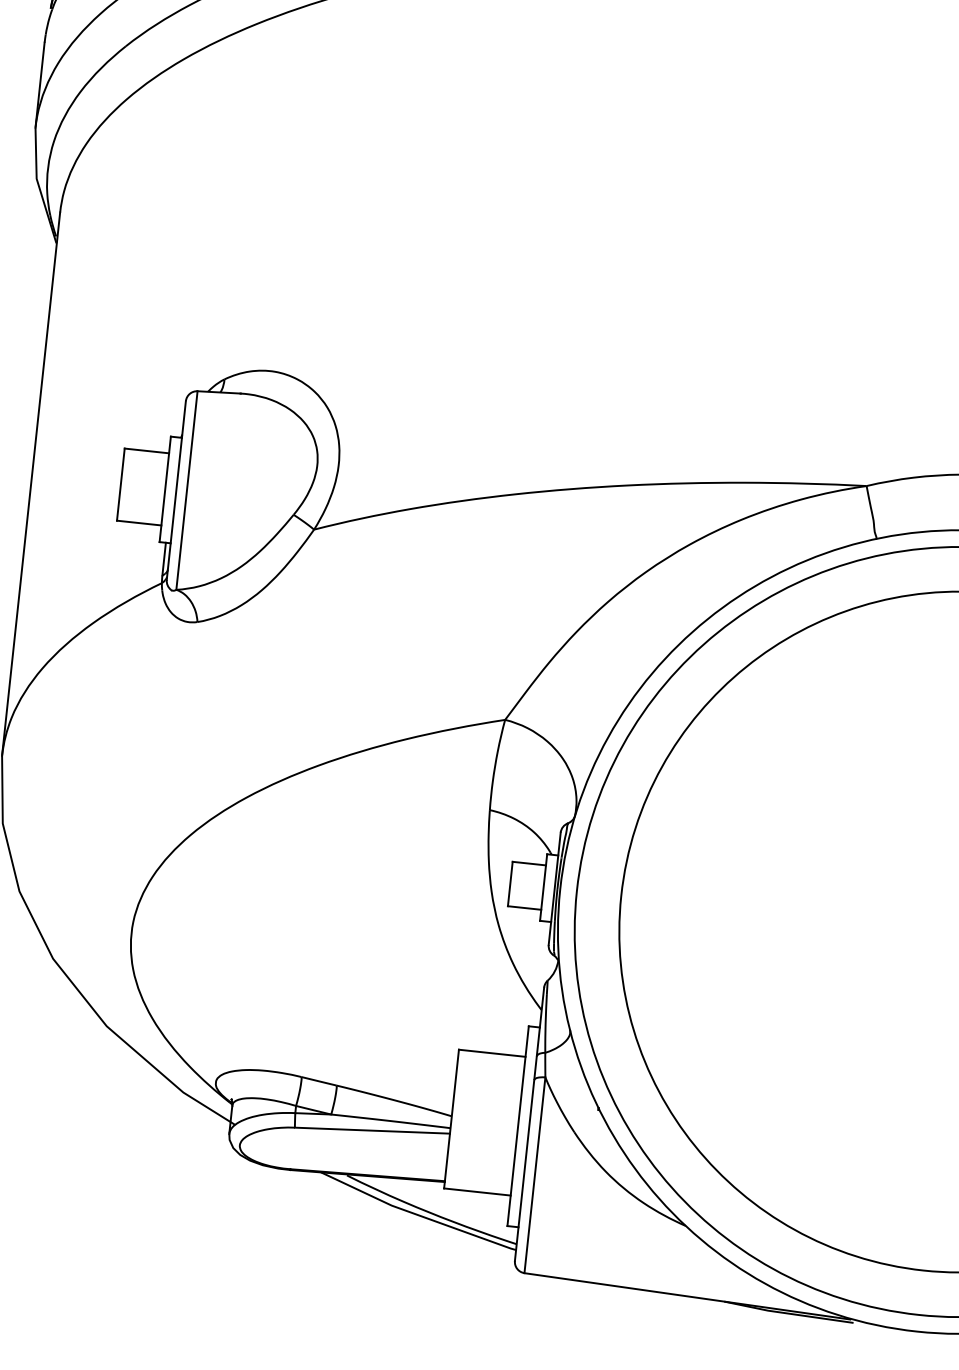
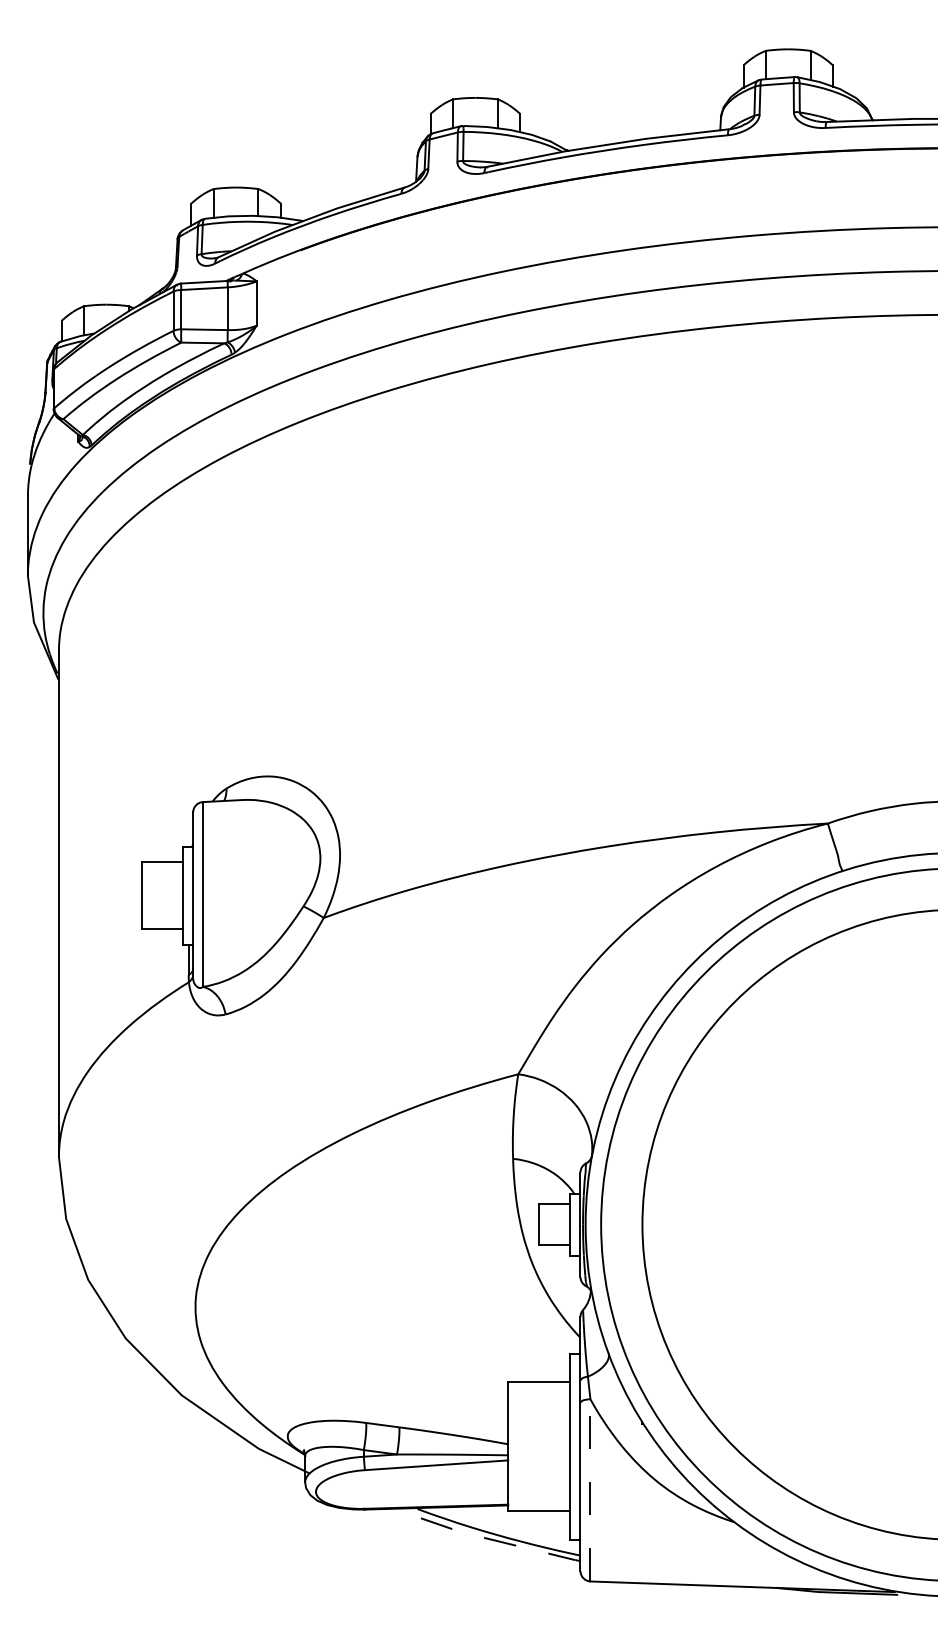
line: (535, 1174) -> (590, 1489), solid -> dashed
line: (416, 1214) -> (485, 1538), solid -> dashed

